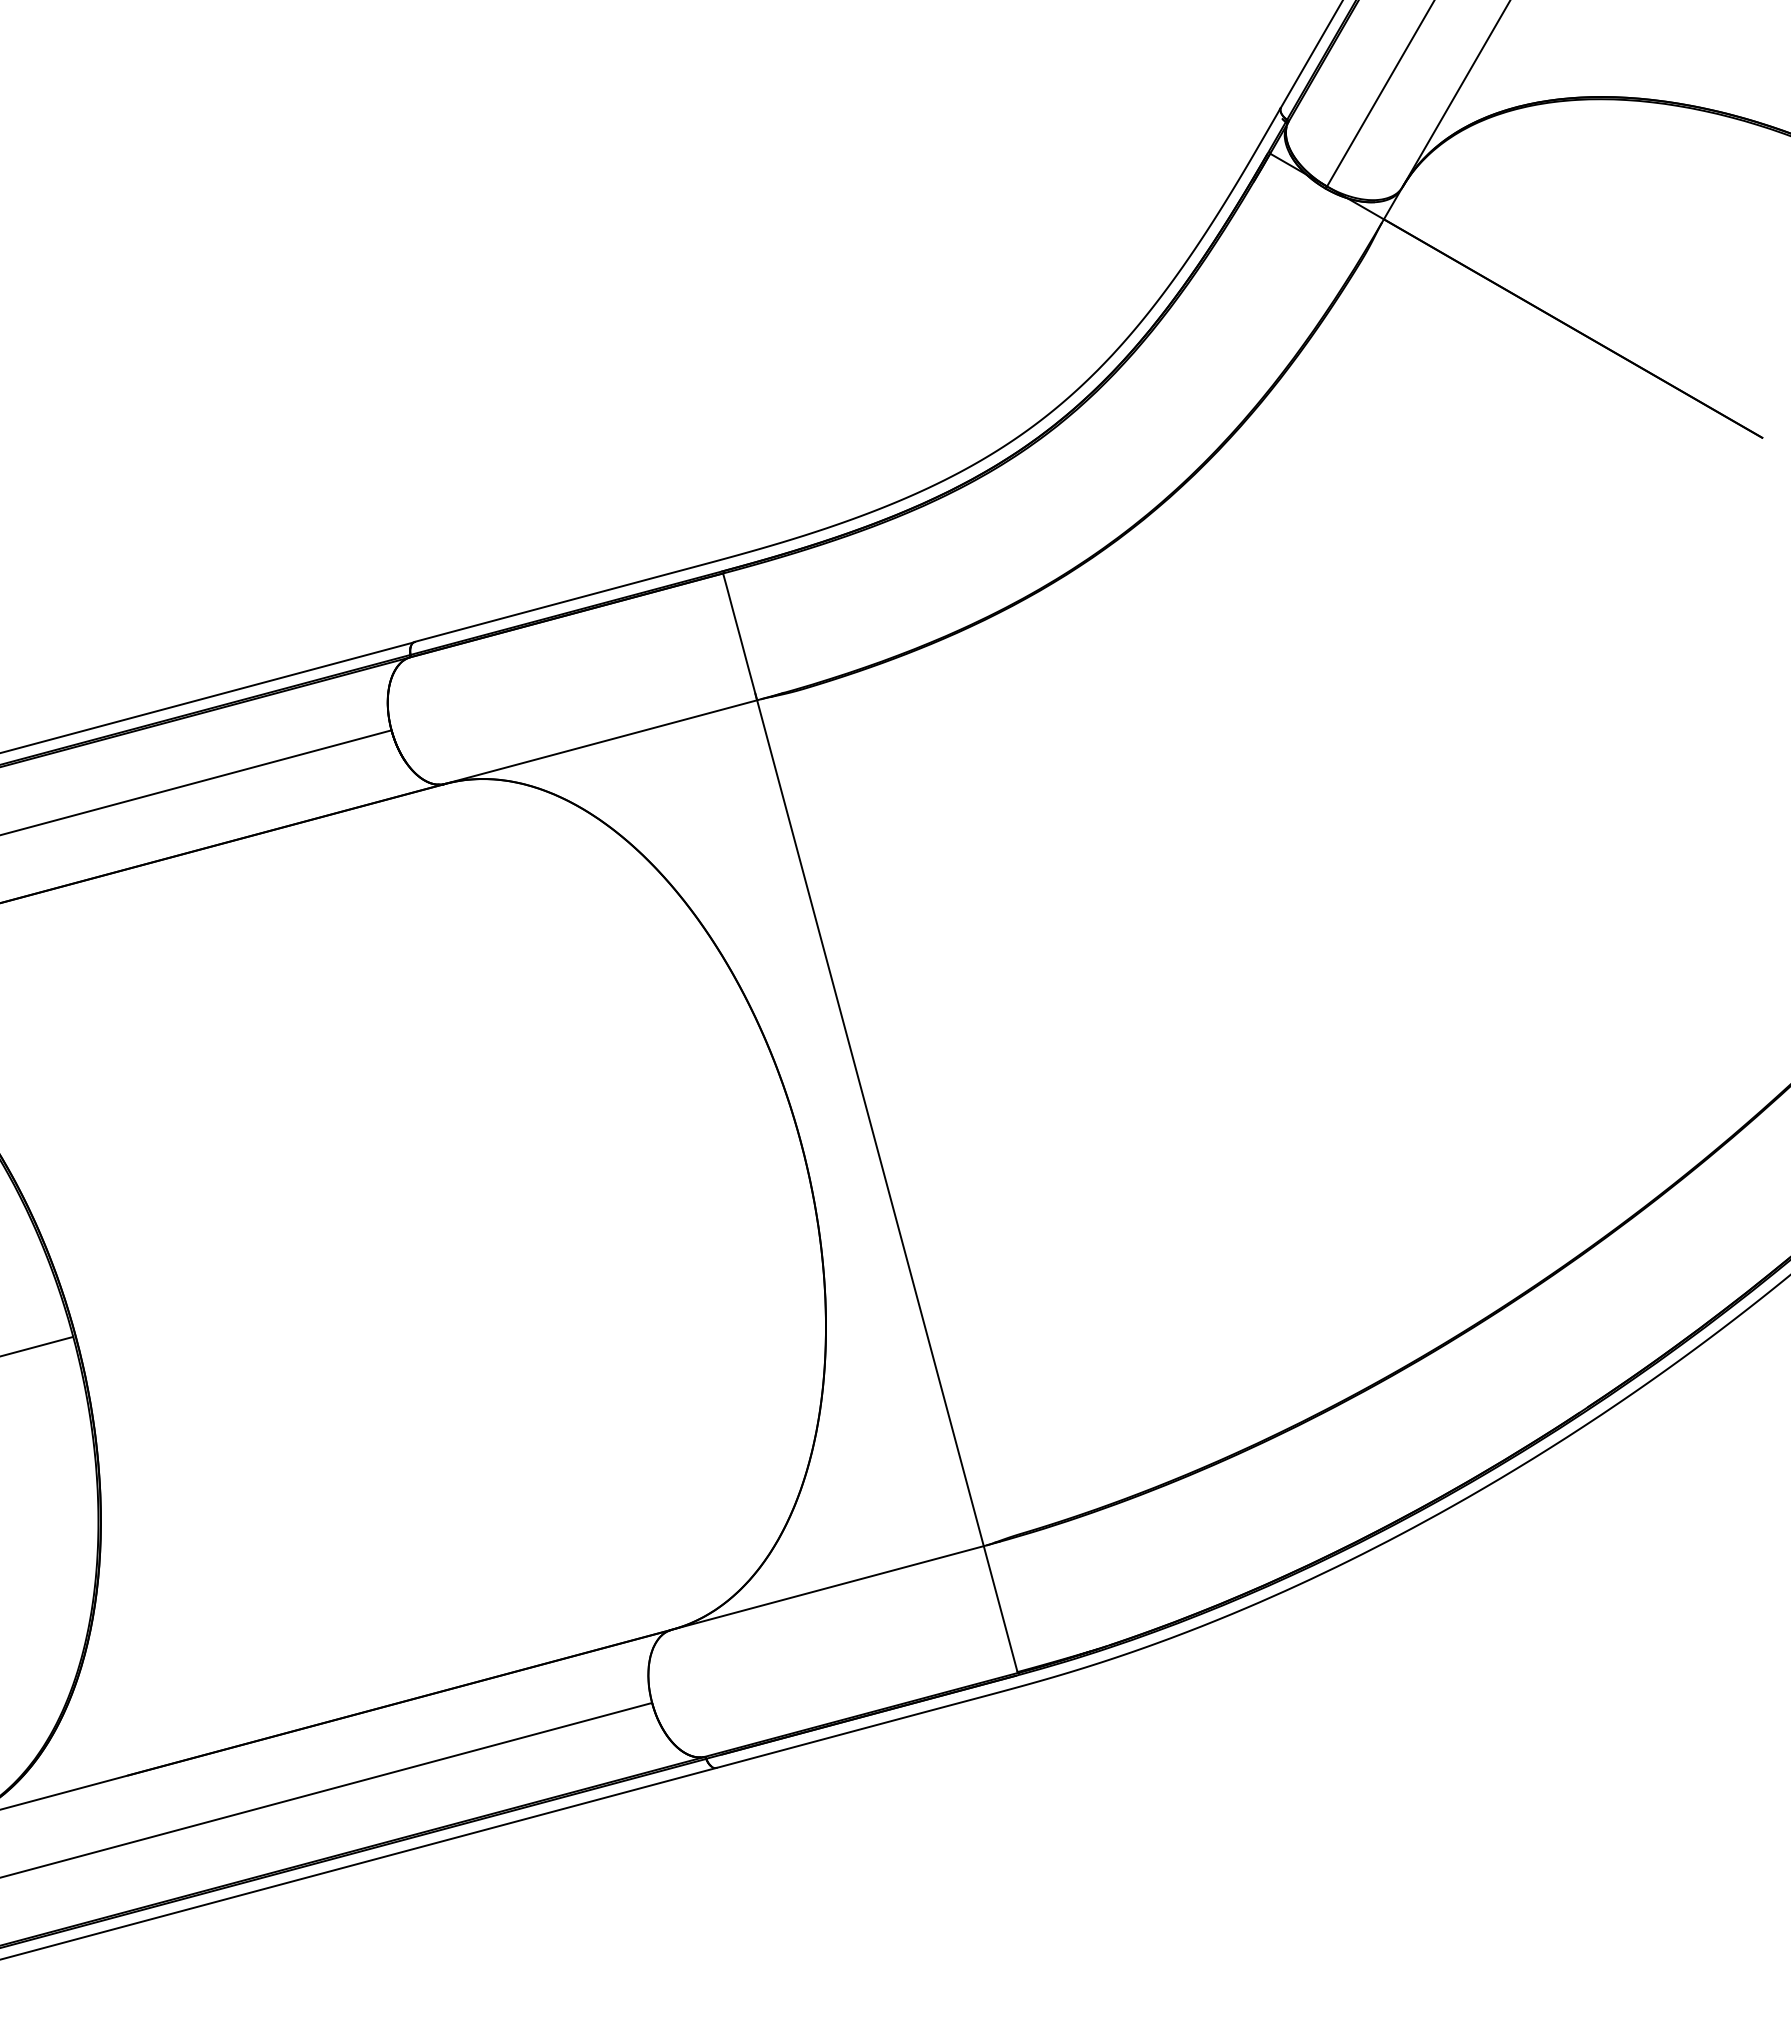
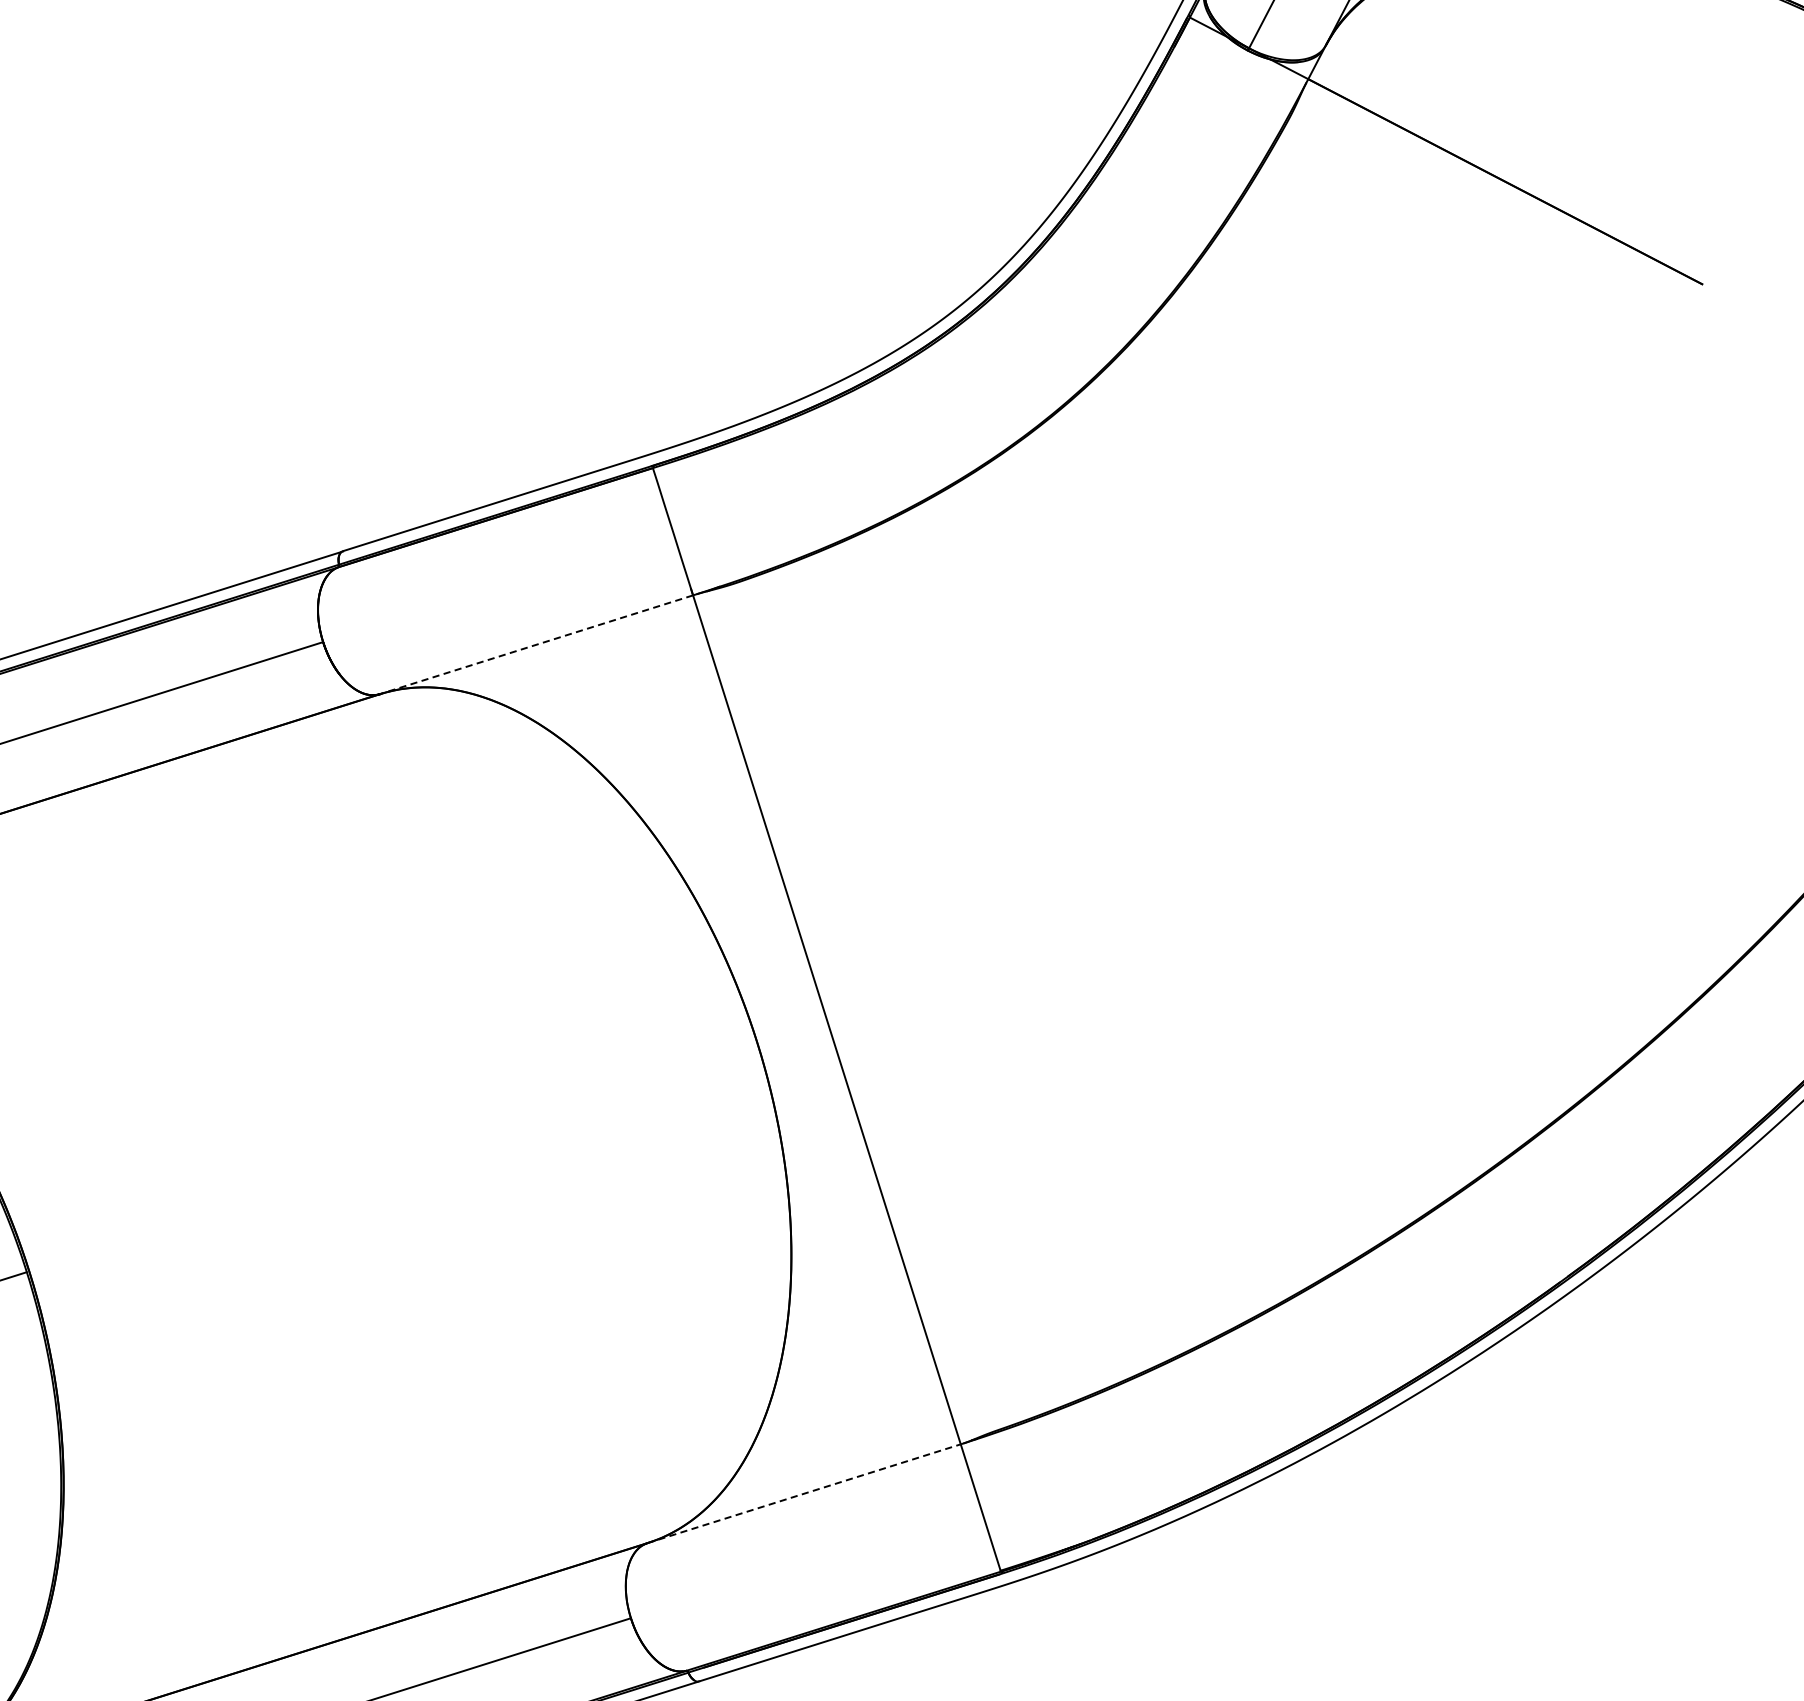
line: (601, 742) -> (536, 645), solid -> dashed
line: (827, 1588) -> (803, 1494), solid -> dashed

